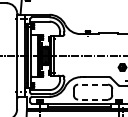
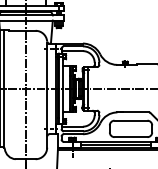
line: (92, 84) -> (130, 120), dashed -> solid
line: (92, 99) -> (130, 137), dashed -> solid

